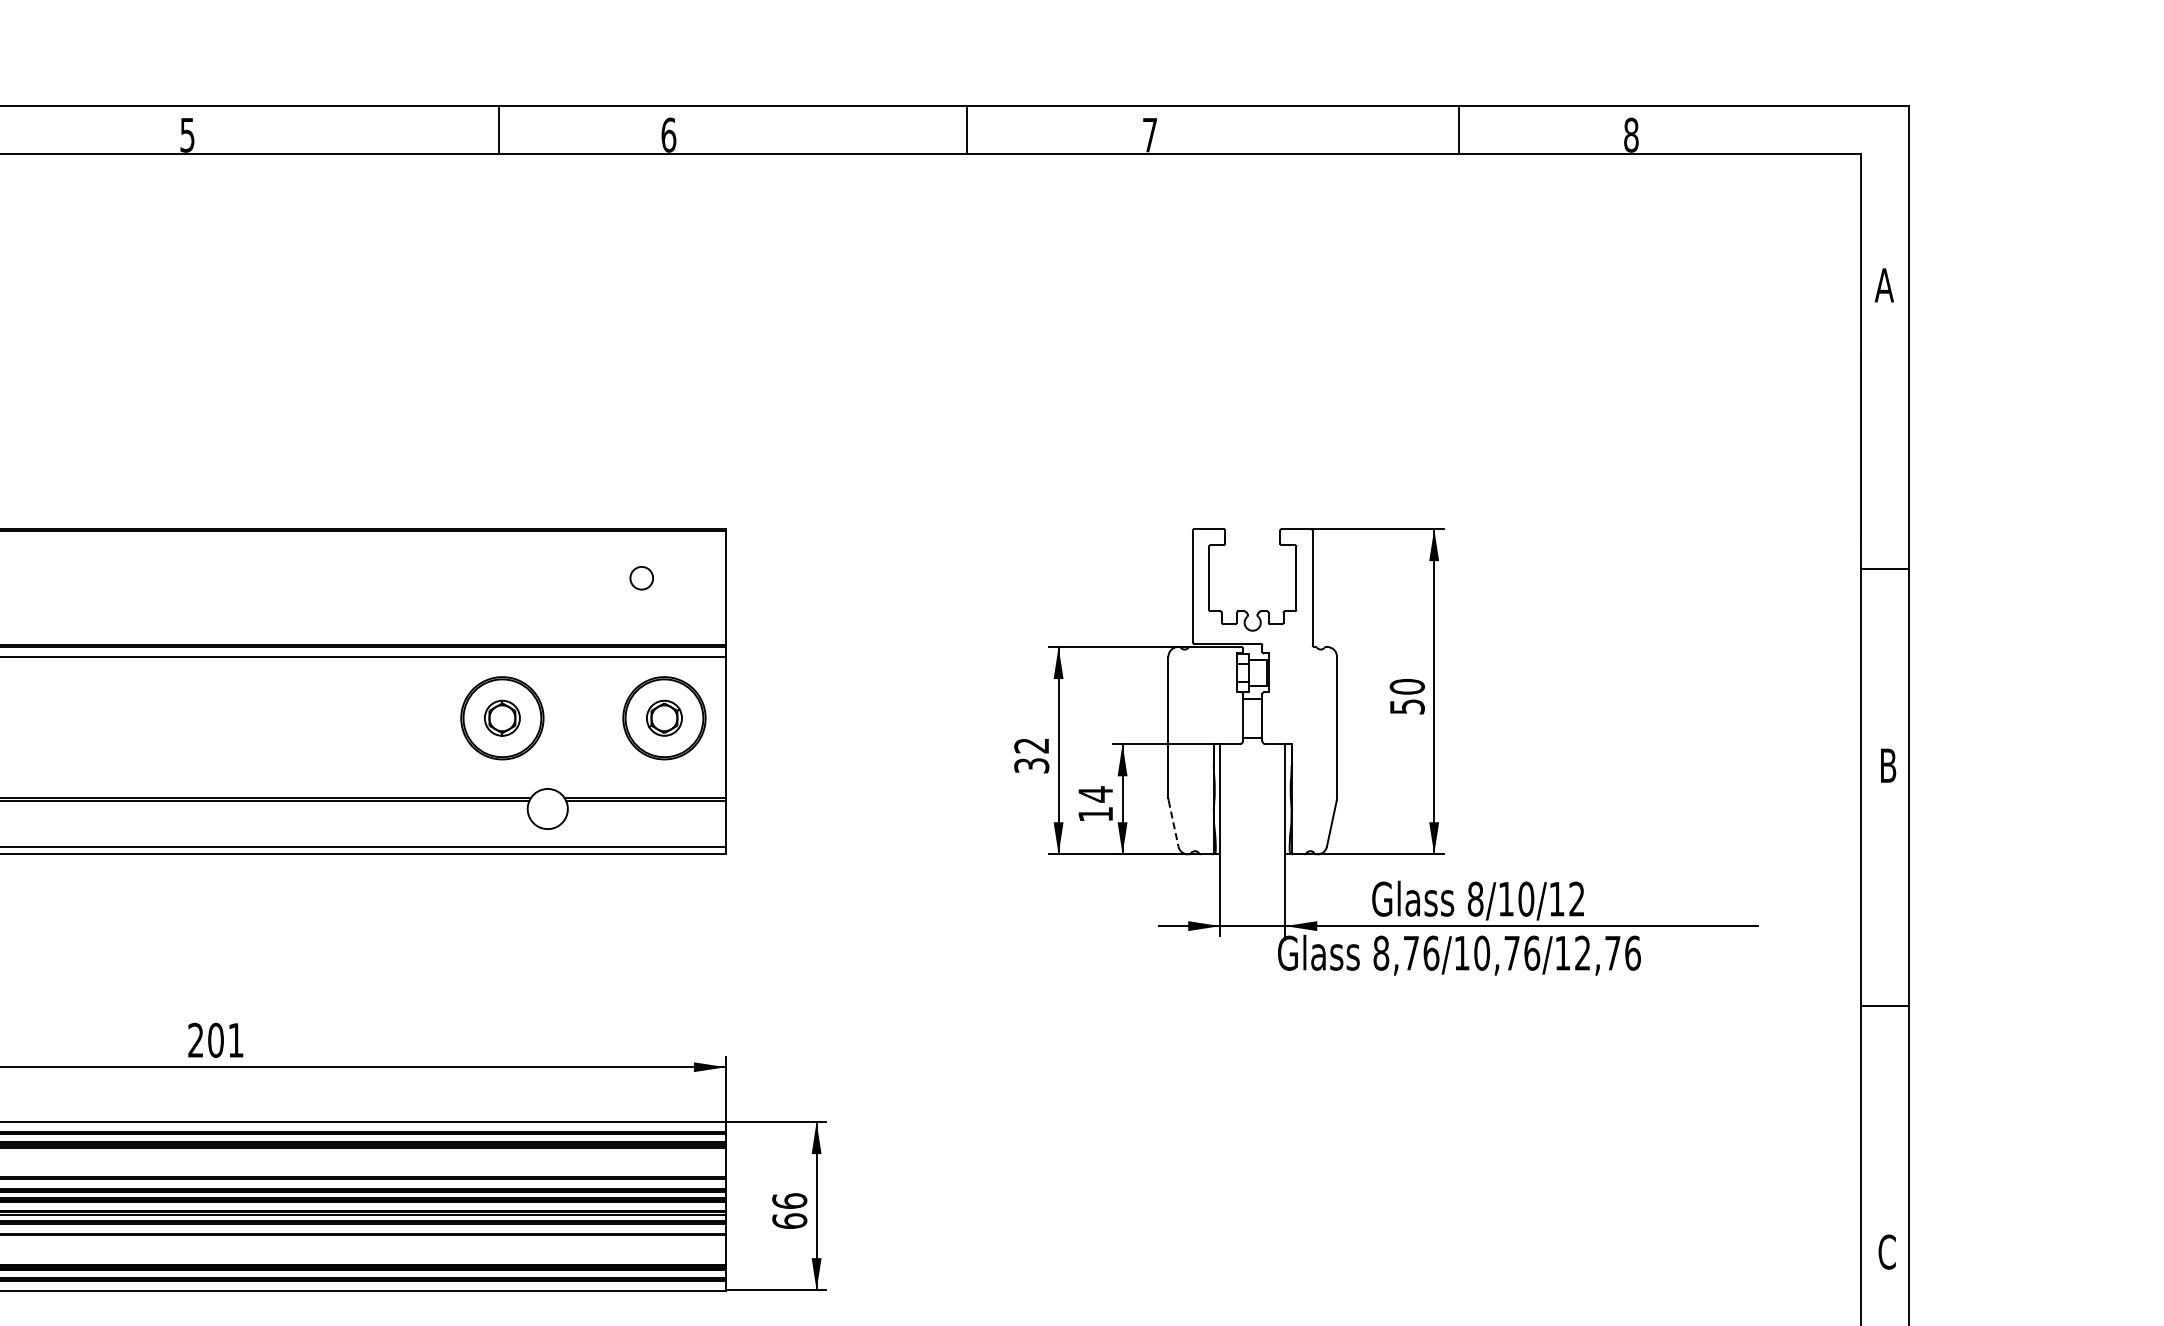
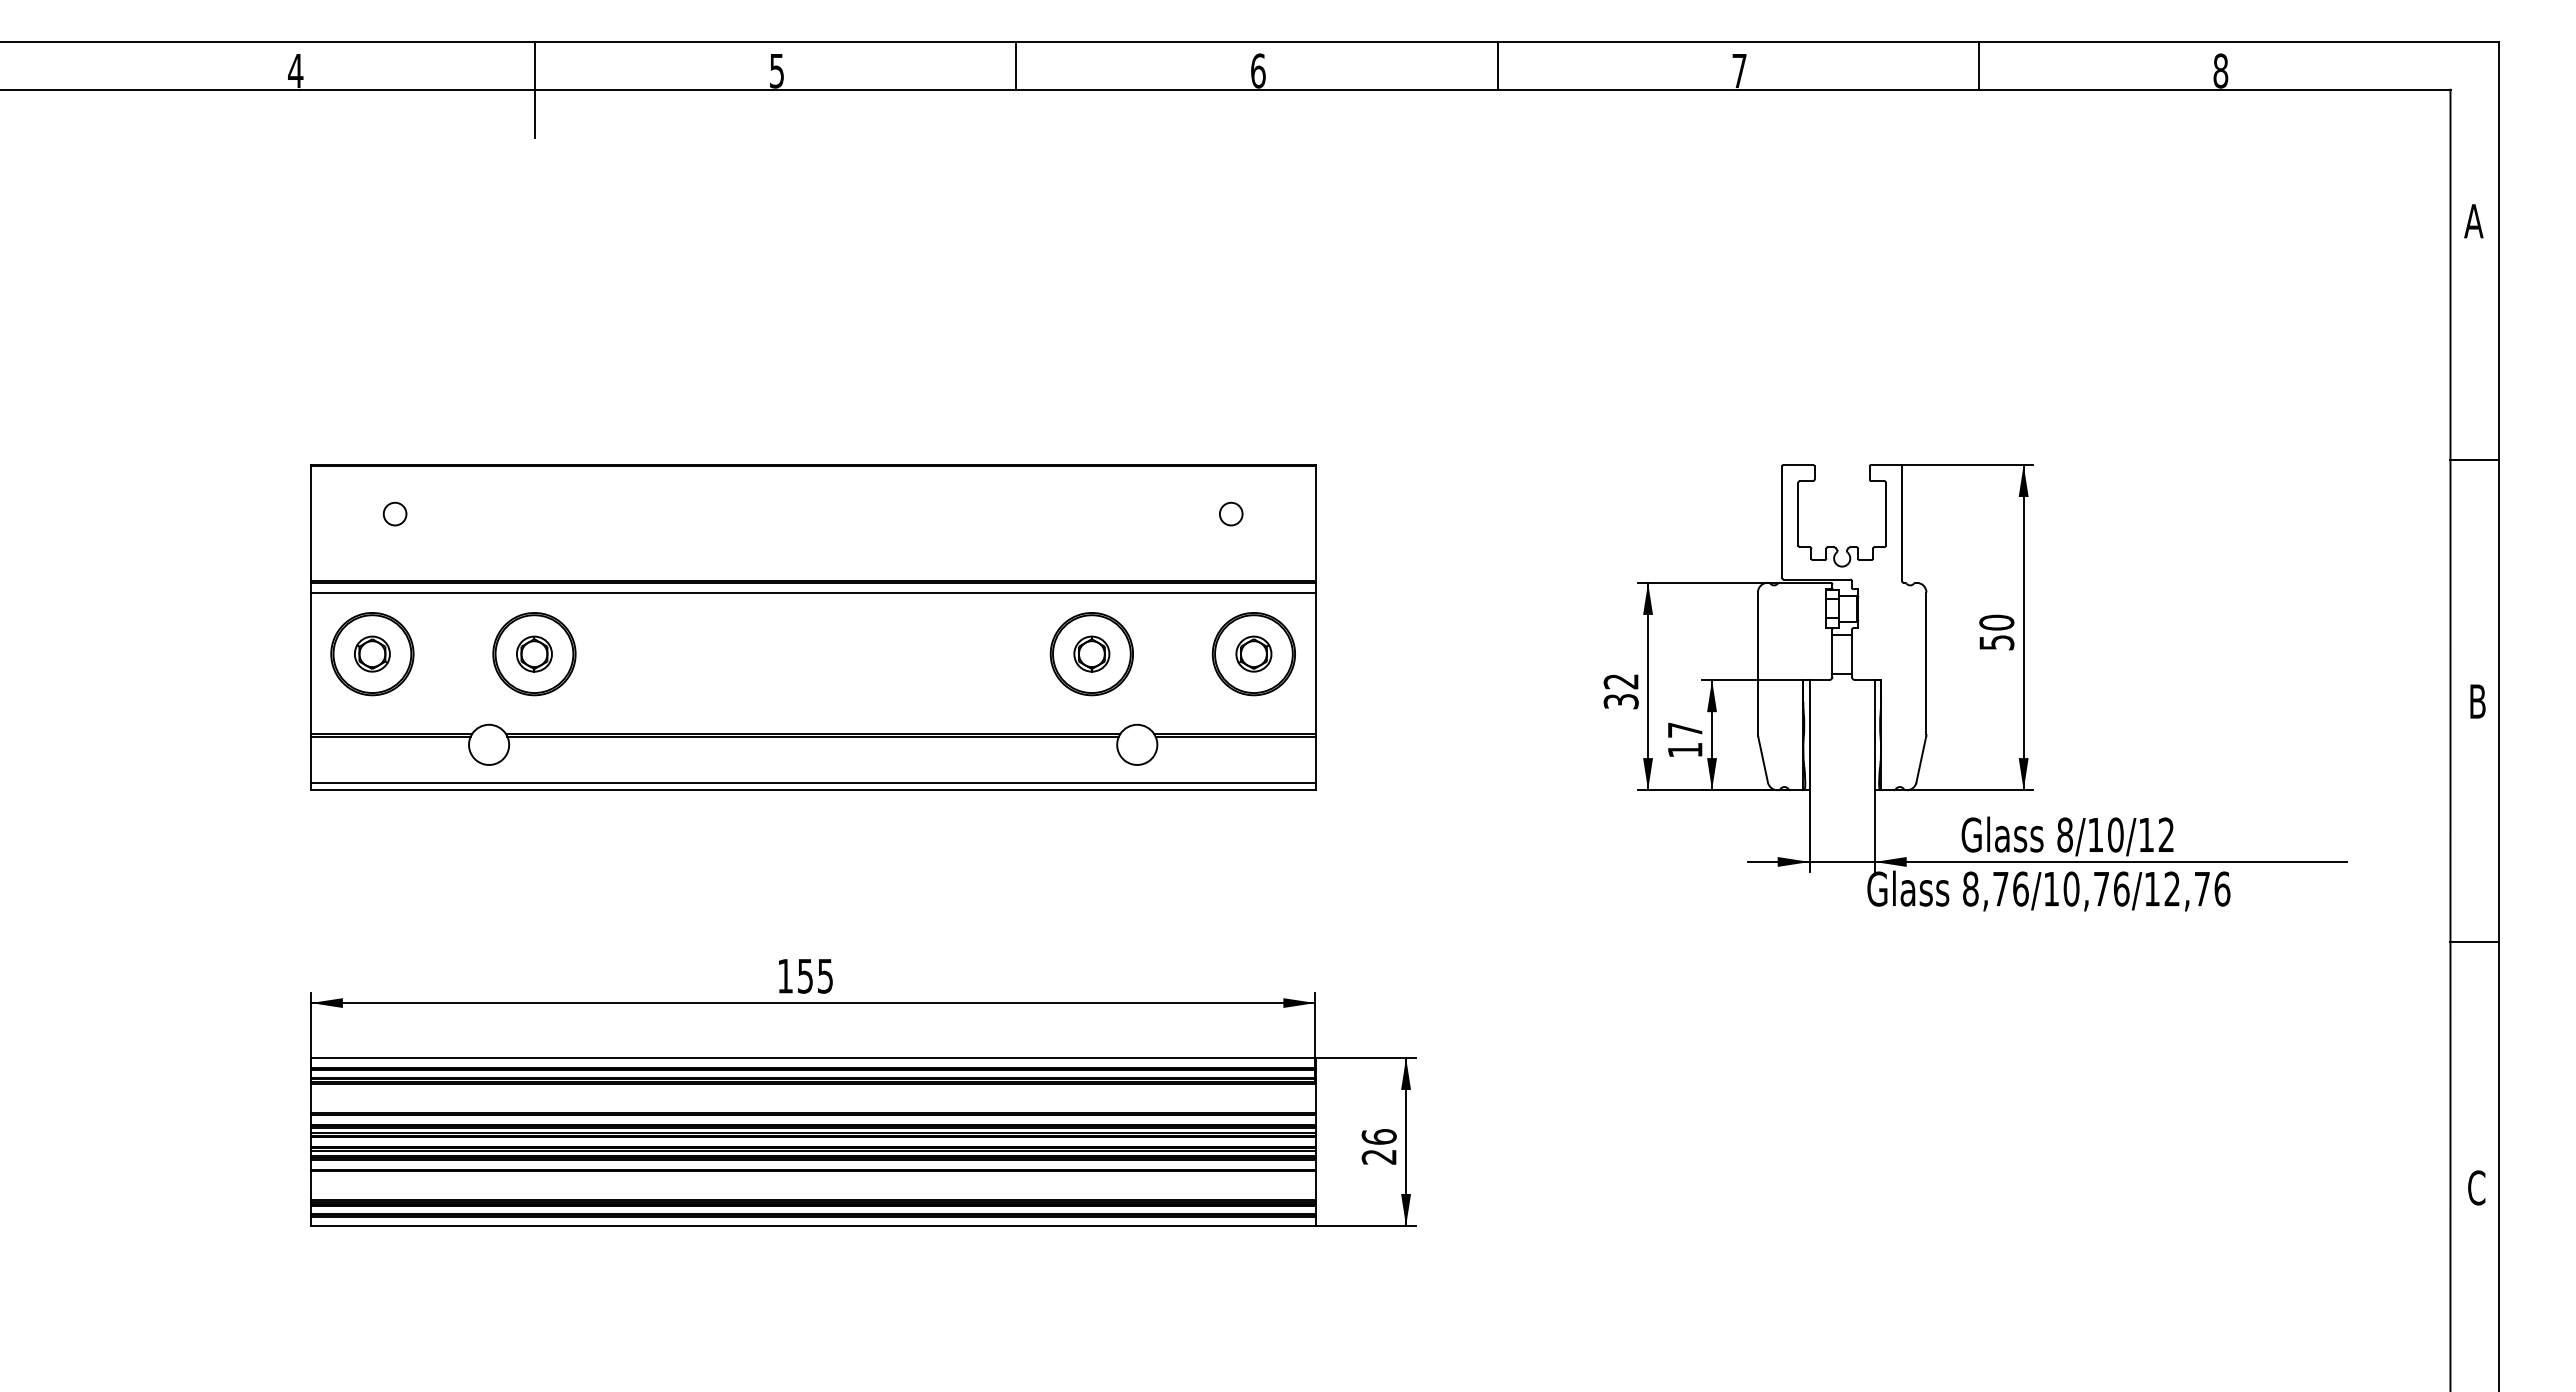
line: (499, 129) -> (1016, 65), moved
line: (967, 129) -> (1497, 65), moved
line: (1459, 129) -> (1978, 65), moved
line: (1885, 569) -> (2474, 460), moved
text: (1096, 794) -> (1685, 730), 14 -> 17
line: (1174, 824) -> (1763, 760), dashed -> solid
text: (215, 1039) -> (804, 975), 201 -> 155
text: (789, 1220) -> (1378, 1156), 66 -> 26

